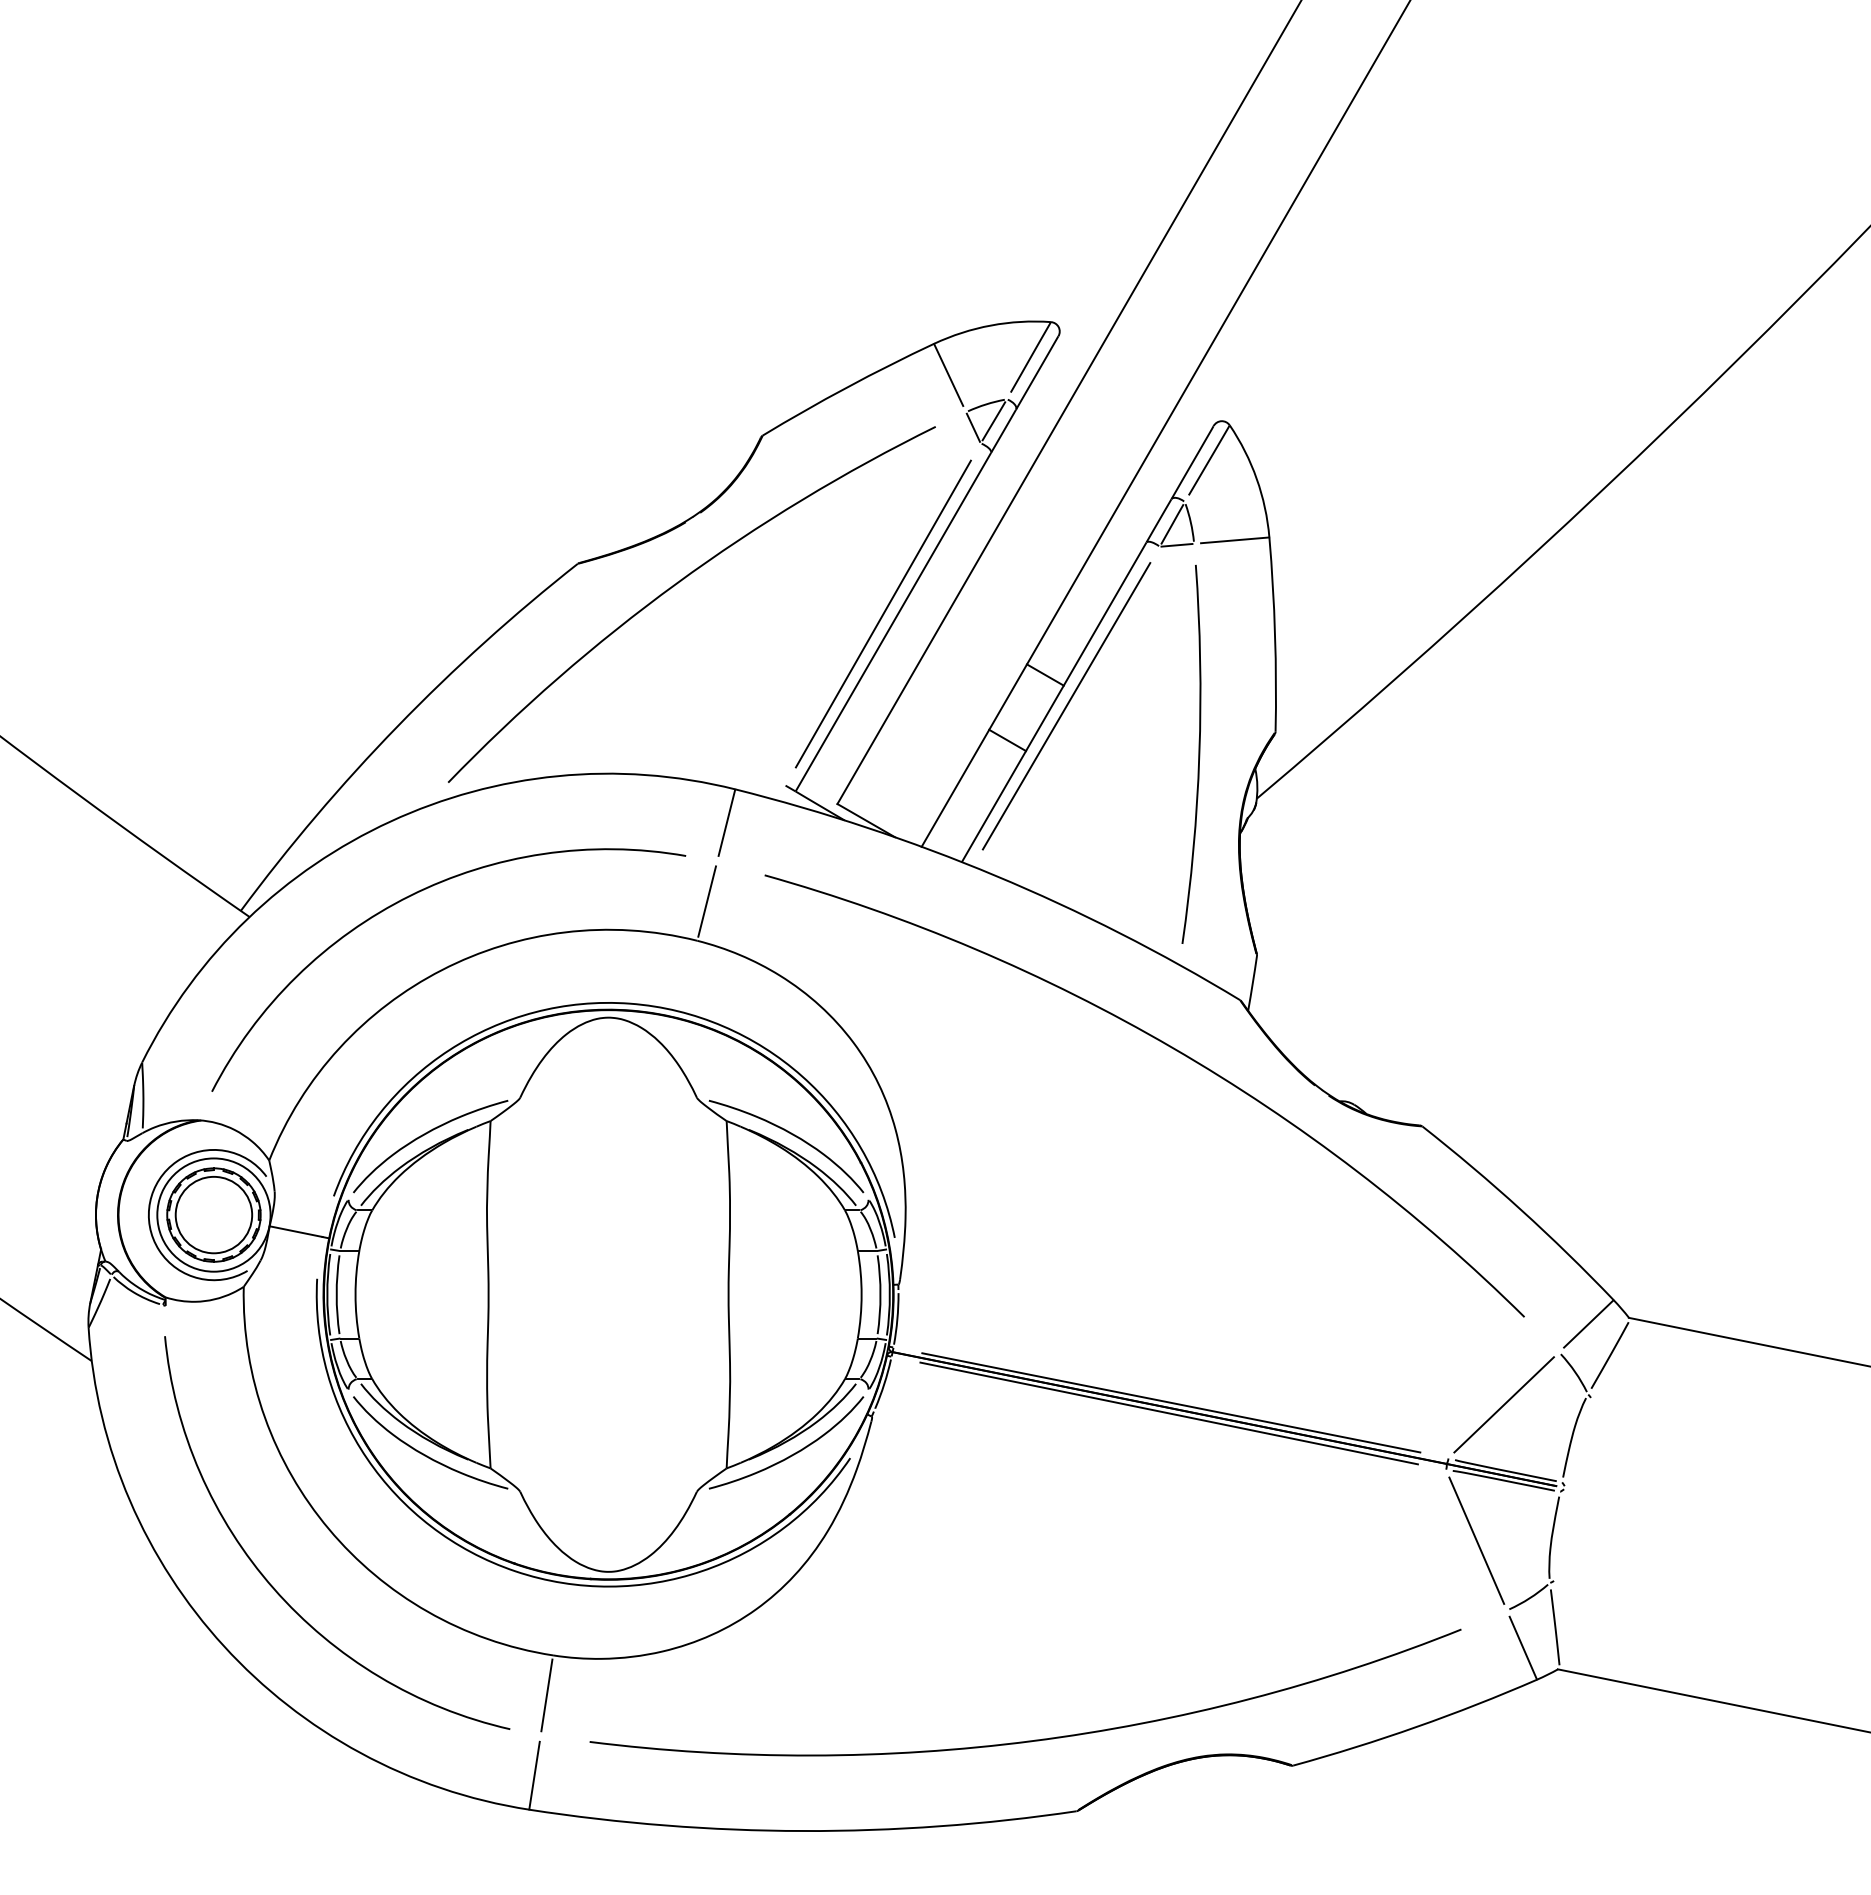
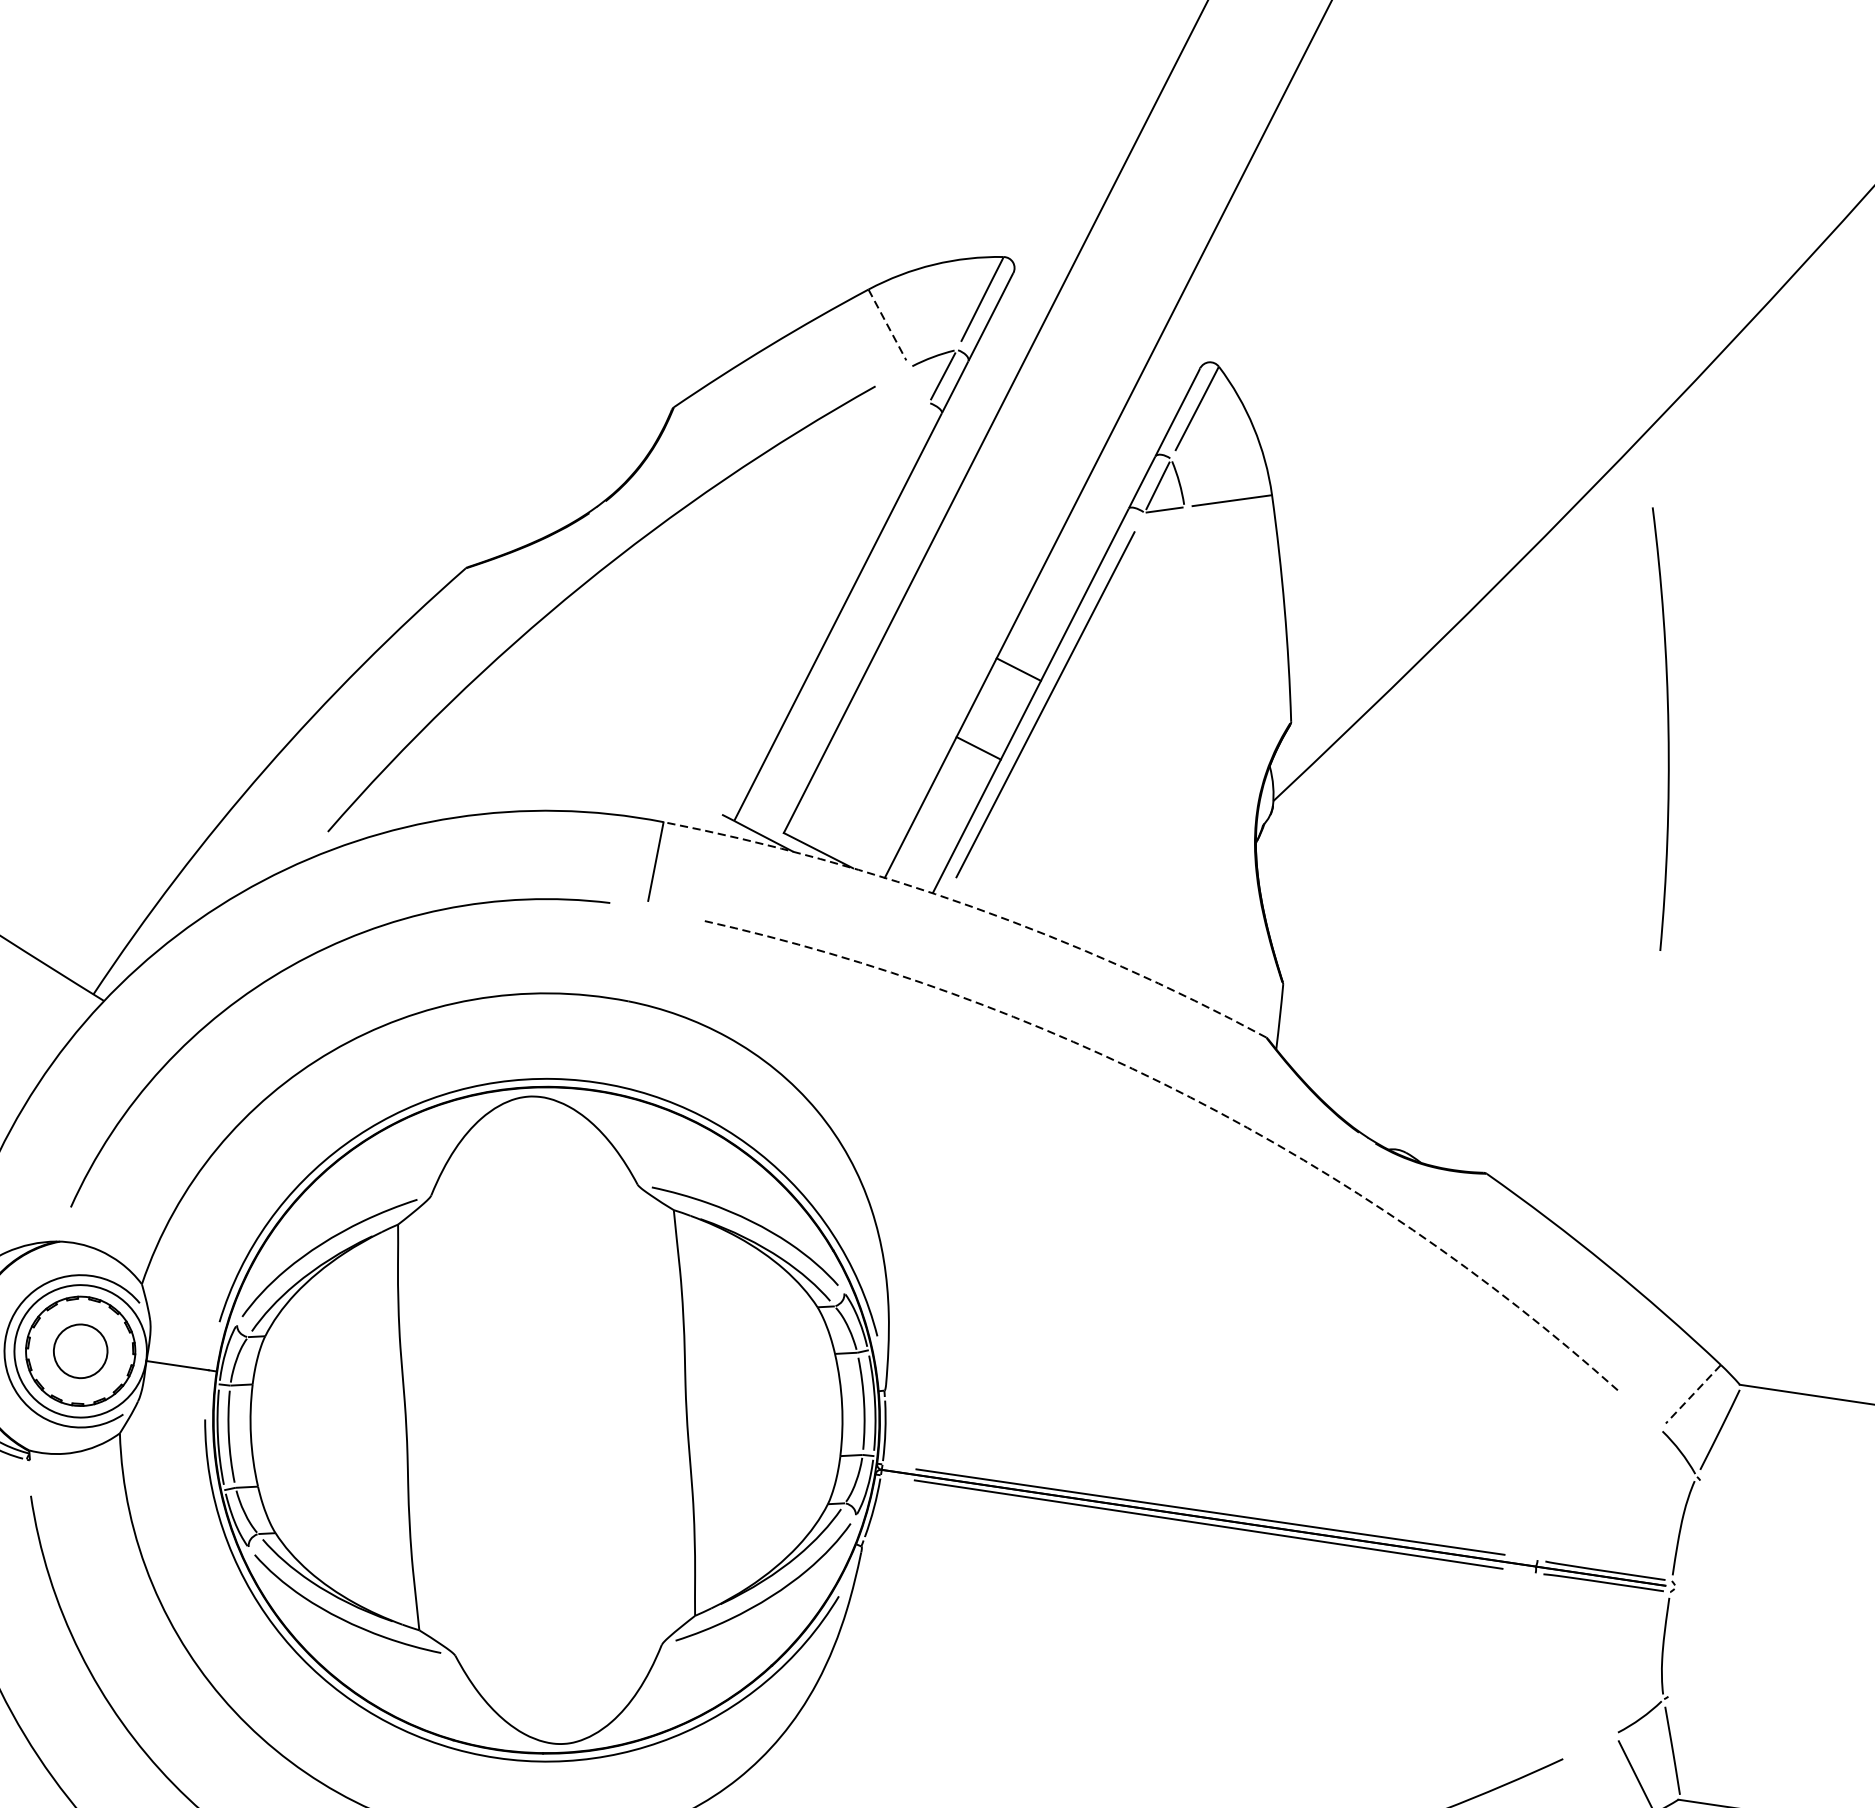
line: (948, 375) -> (887, 325), solid -> dashed
line: (973, 427) -> (919, 384), removed
line: (882, 613) -> (824, 607), removed
arc: (1198, 753) -> (1667, 727), moved
arc: (995, 875) -> (972, 906), solid -> dashed
line: (707, 901) -> (638, 954), removed
arc: (1172, 1047) -> (1190, 1096), solid -> dashed
circle: (213, 1214) -> (80, 1350), size x0.6
line: (1588, 1324) -> (1692, 1395), solid -> dashed
line: (1503, 1404) -> (1598, 1493), removed
line: (1476, 1540) -> (1575, 1654), removed

